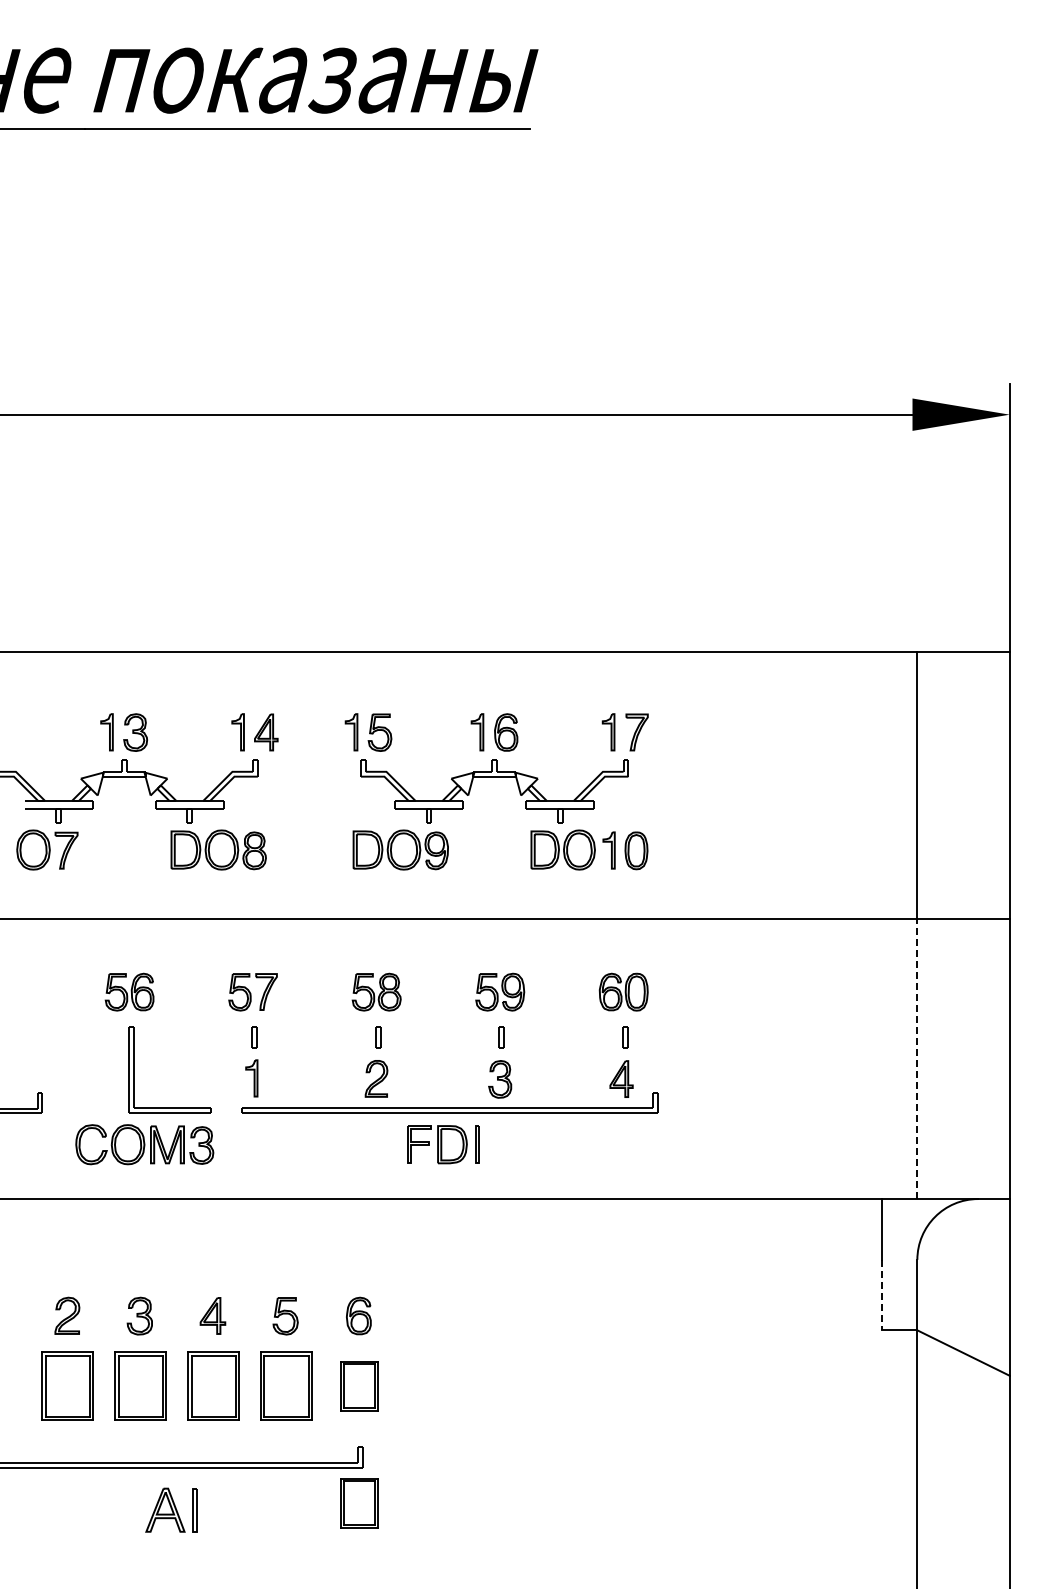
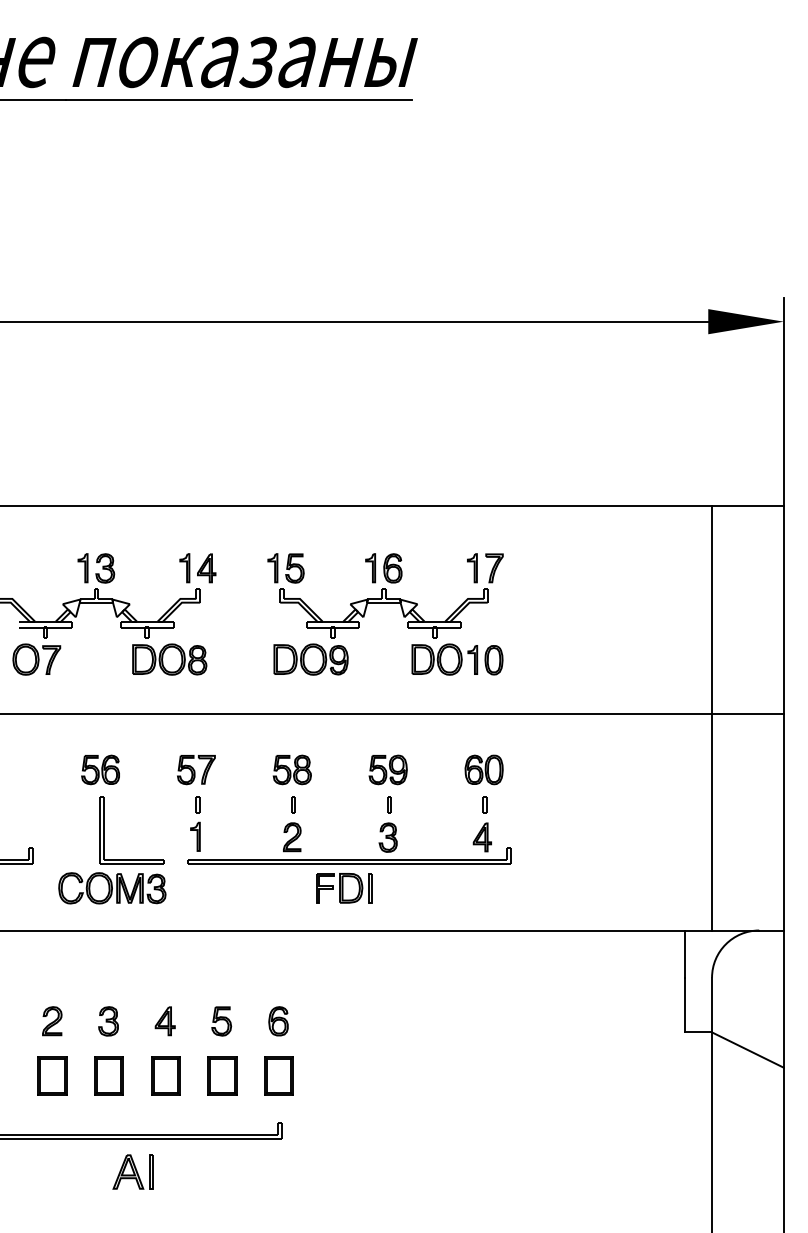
line: (917, 1059) -> (712, 822), dashed -> solid
line: (882, 1295) -> (684, 1005), dashed -> solid
part: (67, 1386) -> (52, 1076), size x0.71
part: (140, 1386) -> (109, 1076), size x0.71
part: (213, 1386) -> (165, 1076), size x0.71
part: (286, 1386) -> (222, 1076), size x0.71
part: (359, 1503) -> (279, 1166), removed

